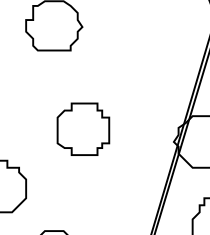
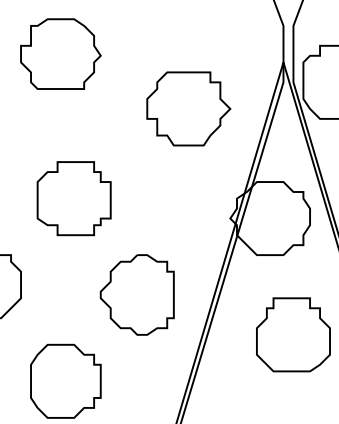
part: (144, 64) -> (188, 108), added
part: (82, 129) -> (73, 198), moved
part: (107, 195) -> (136, 294), added

